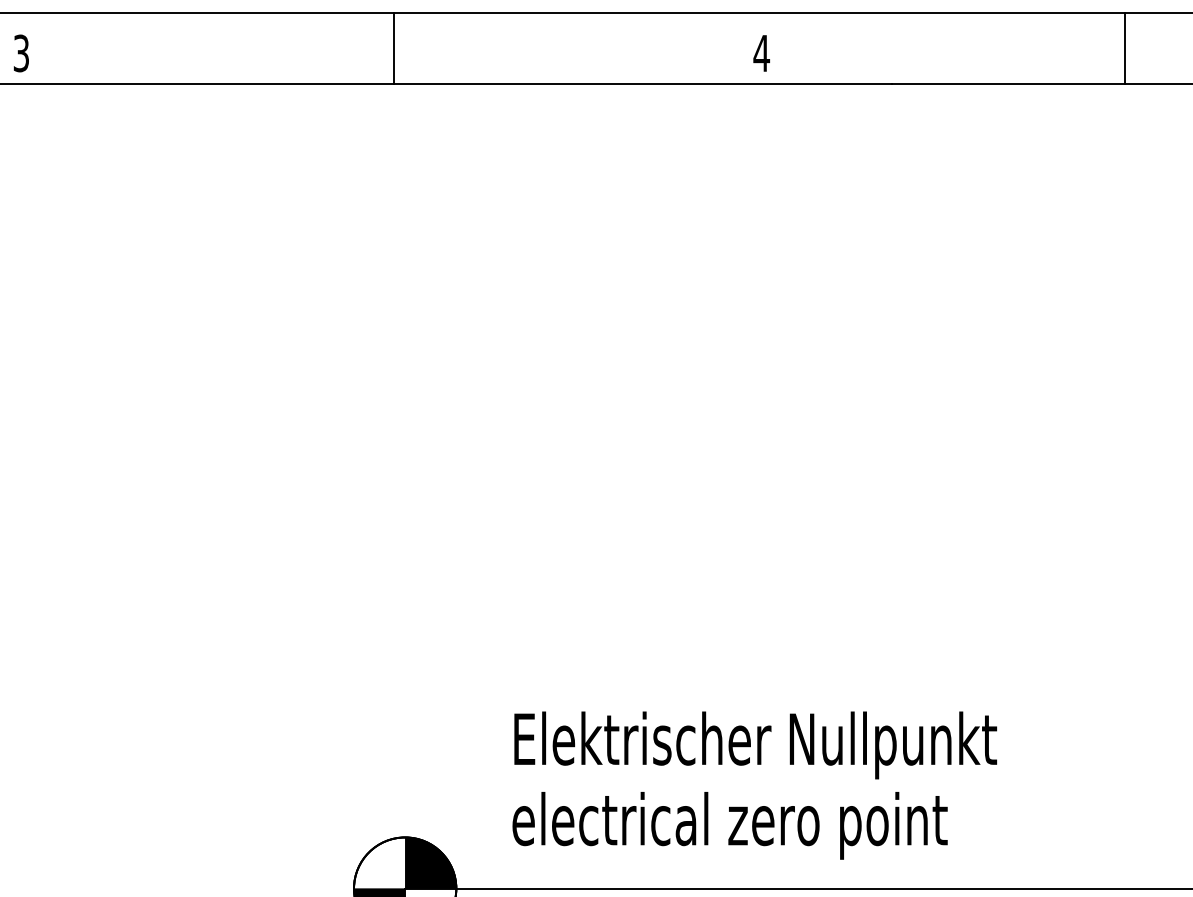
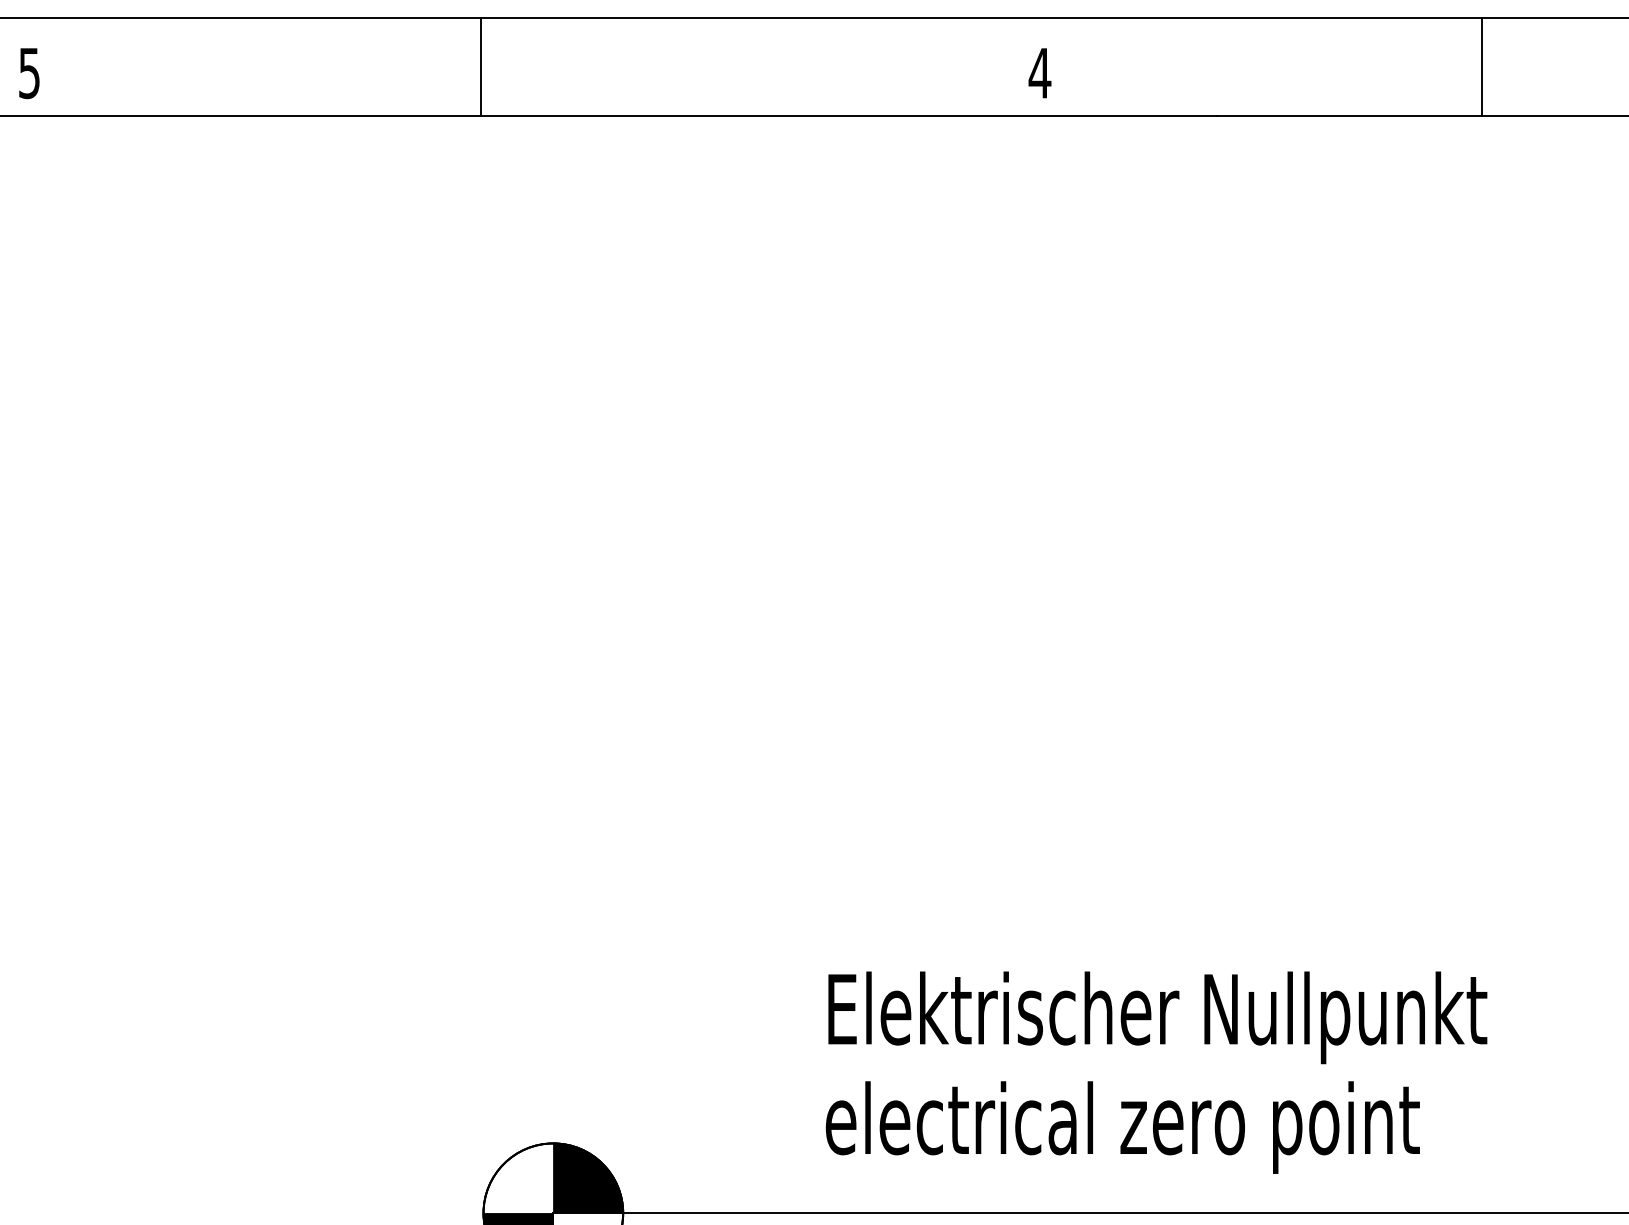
line: (393, 48) -> (480, 66), moved
line: (1124, 48) -> (1482, 66), moved
text: (21, 52) -> (29, 72), 3 -> 5
text: (754, 785) -> (1156, 1072), moved

